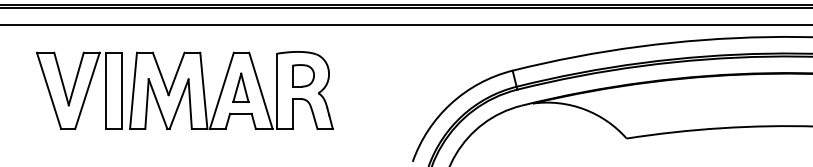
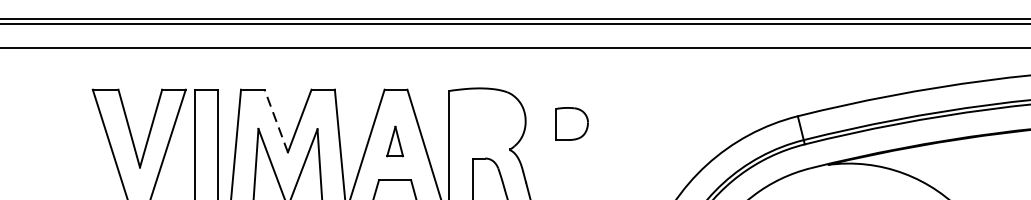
line: (160, 73) -> (275, 120), solid -> dashed
part: (303, 75) -> (572, 123), moved
part: (240, 87) -> (394, 141), size x0.7

